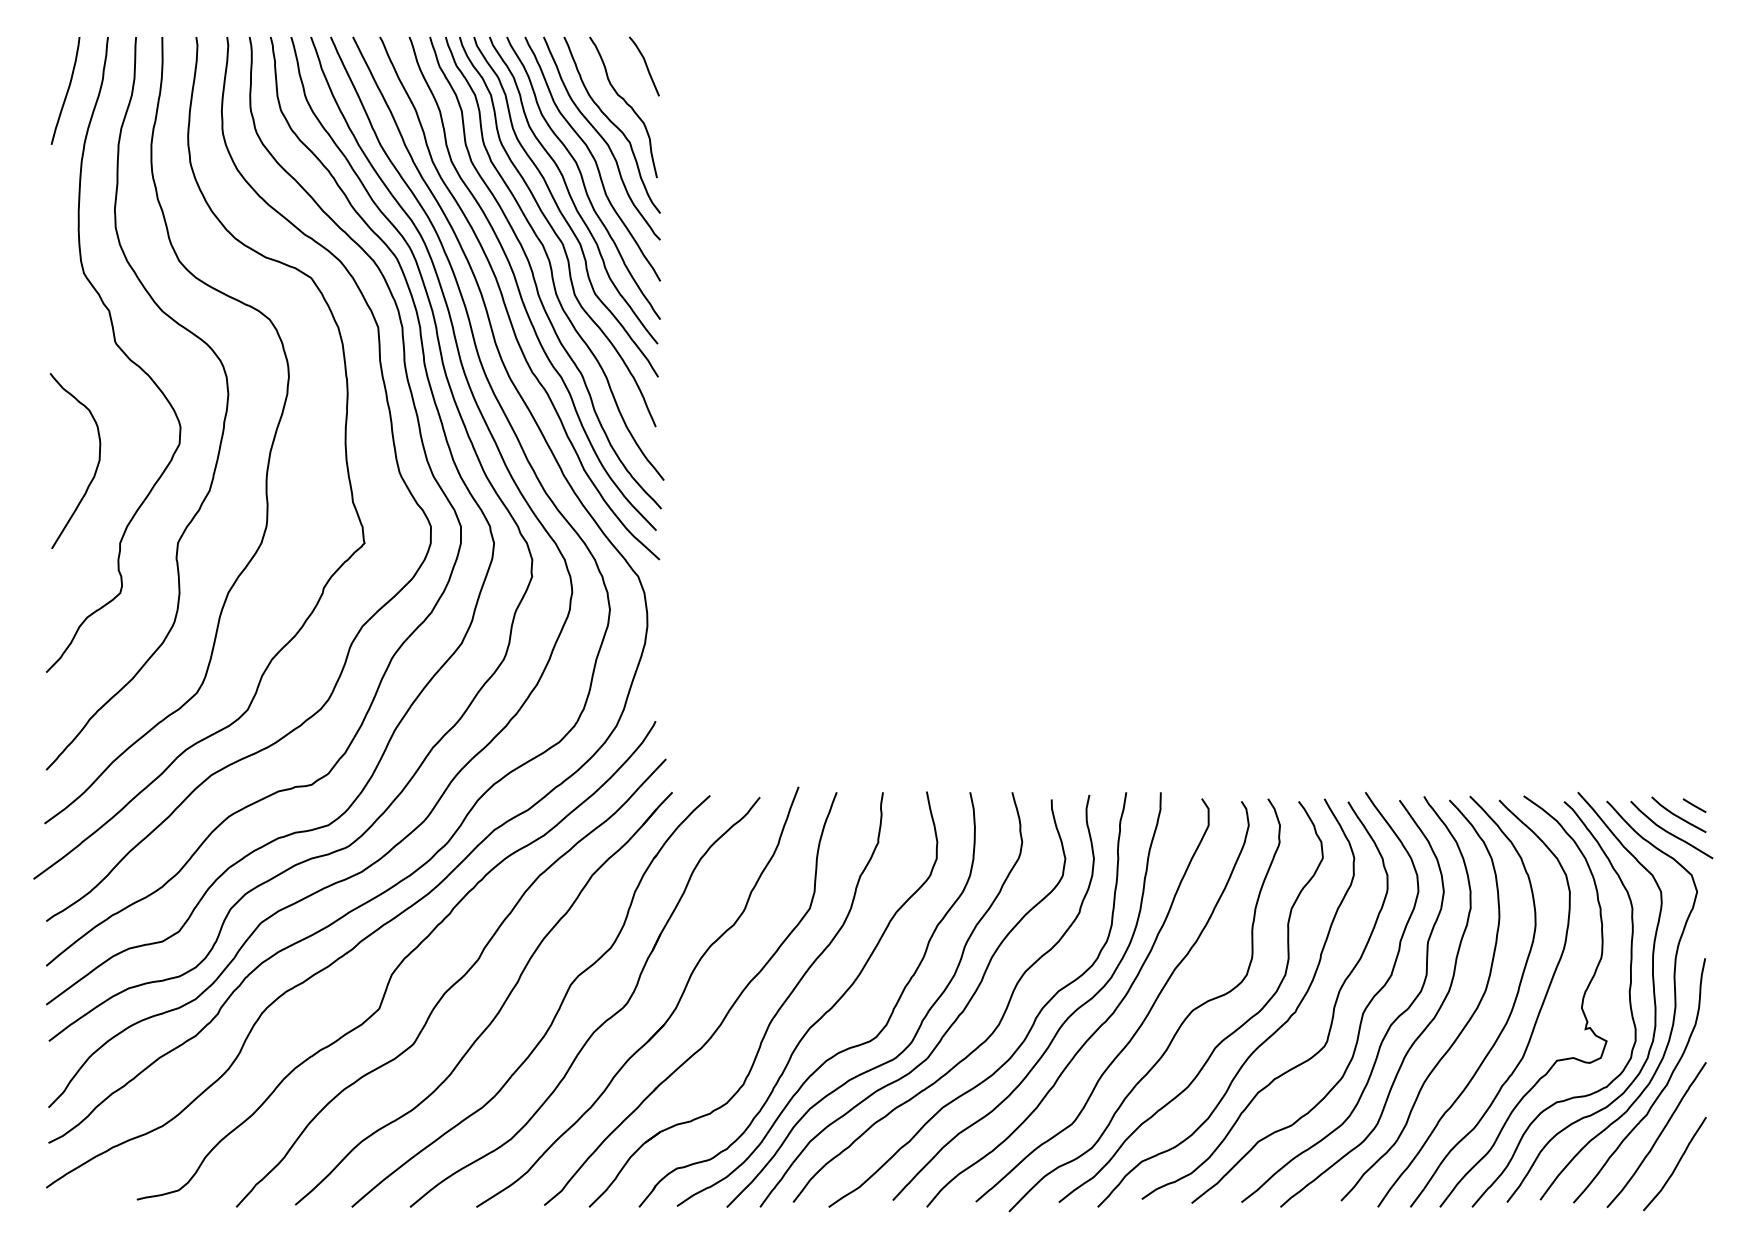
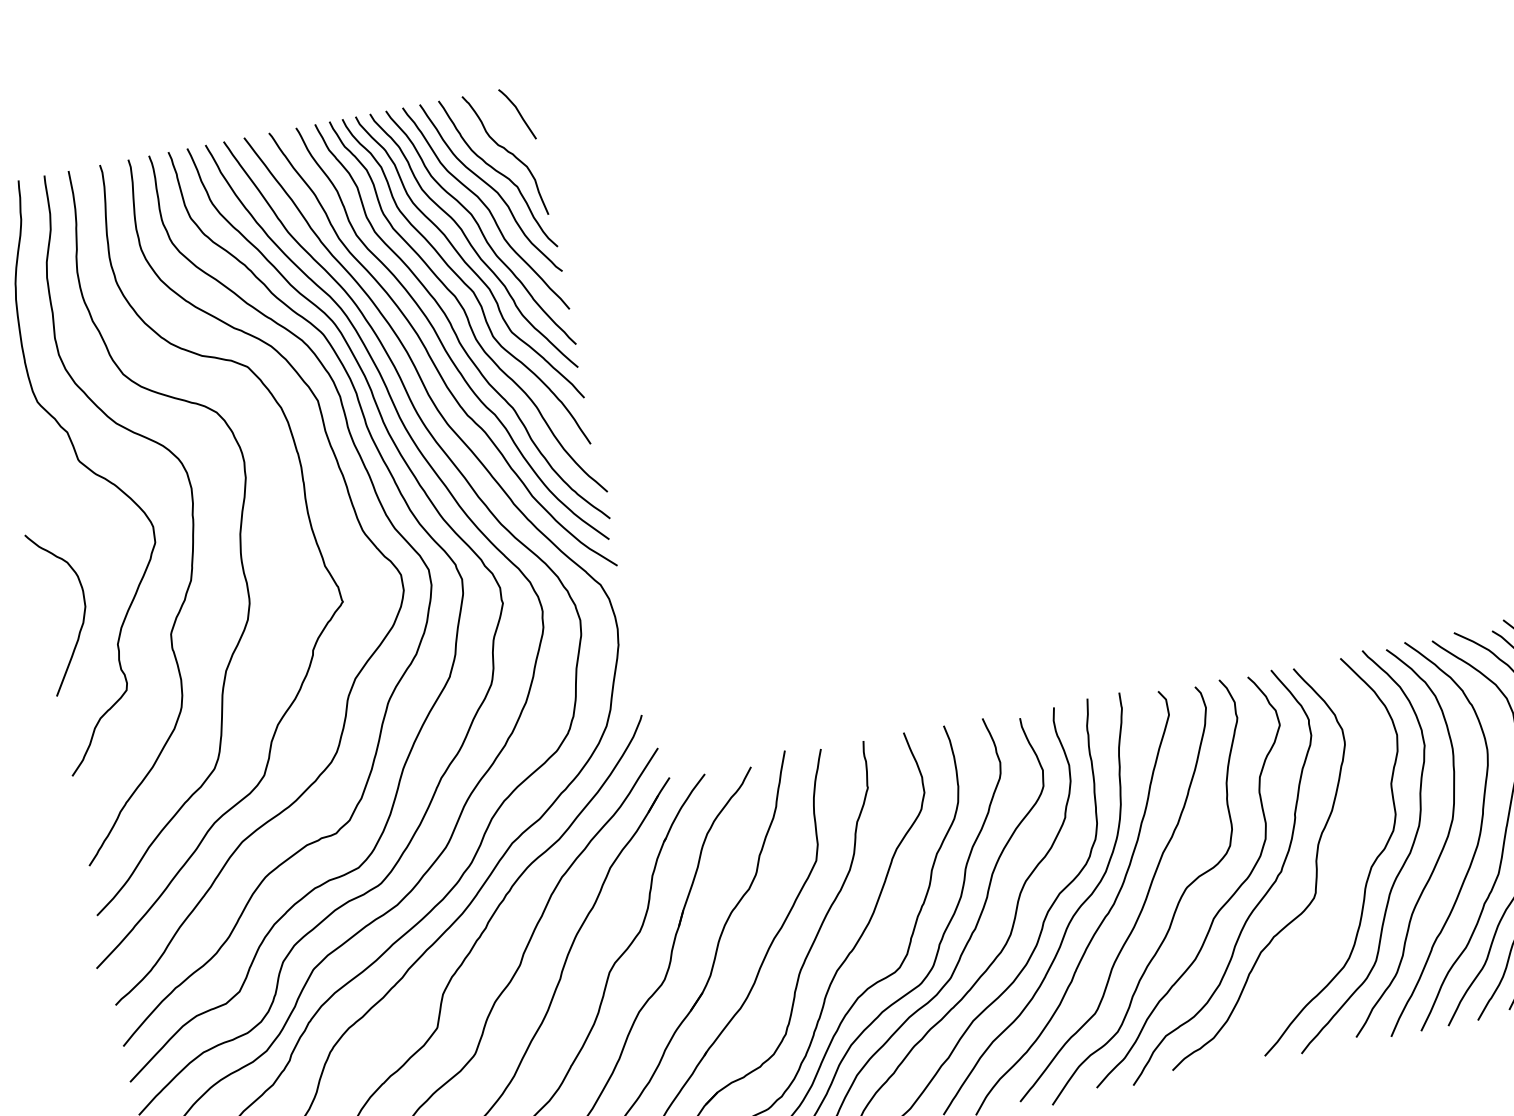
curve: (95, 469) -> (83, 615), moved
curve: (1361, 1015) -> (1342, 863), removed

